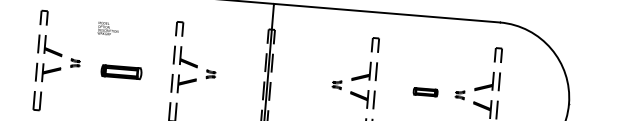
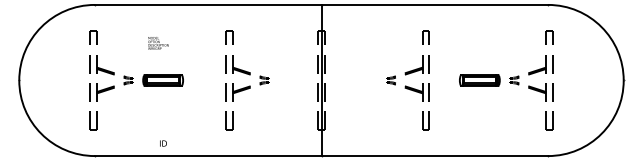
part: (120, 72) -> (162, 80), moved
part: (425, 92) -> (479, 80), size x1.67

